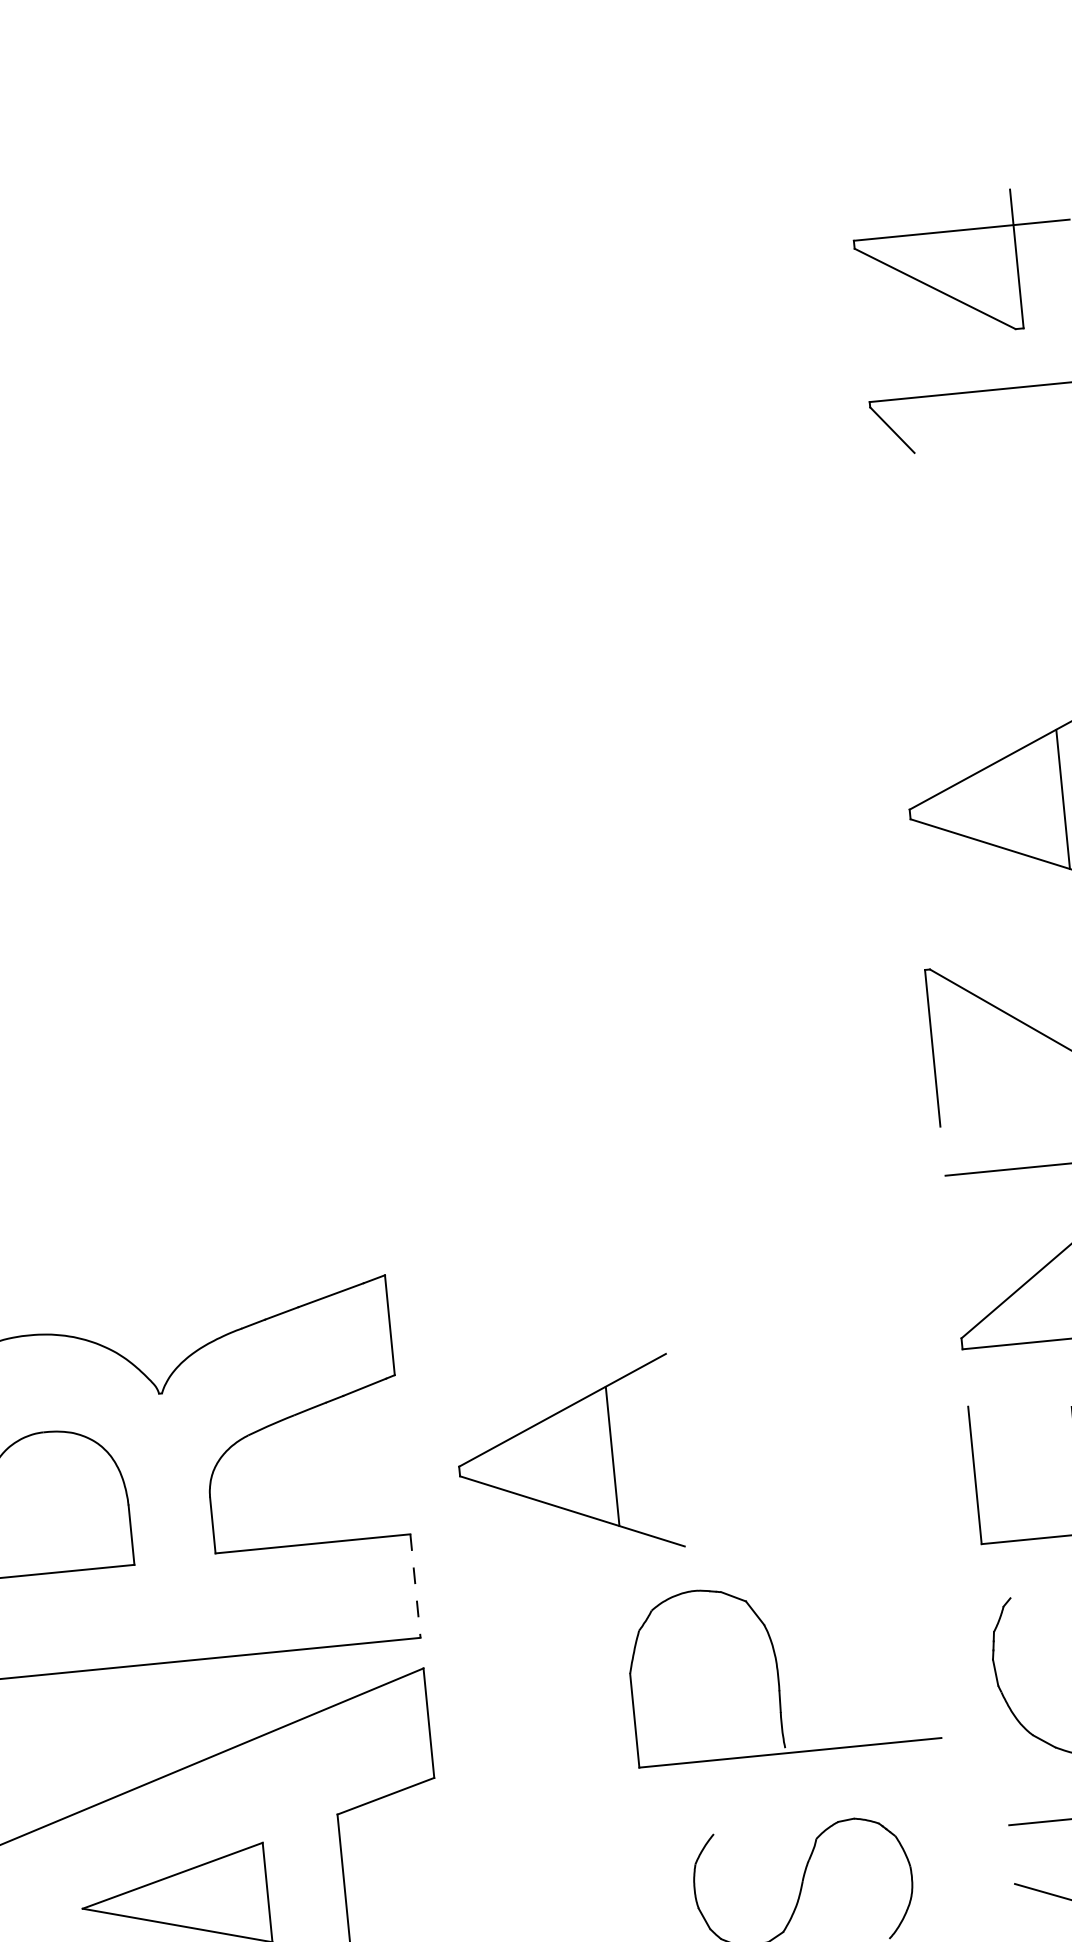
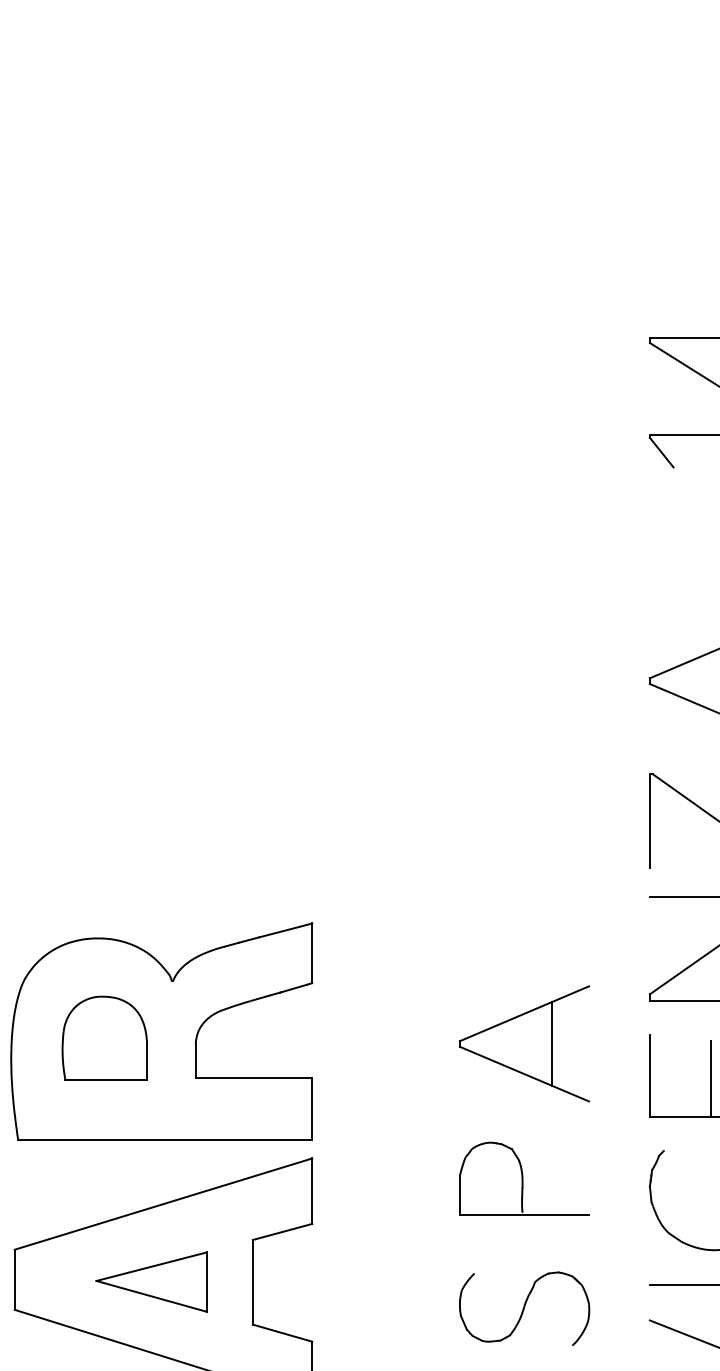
part: (567, 1460) -> (524, 1043), moved
line: (415, 1586) -> (312, 1109), dashed -> solid
part: (781, 1667) -> (524, 1178), size x0.71

